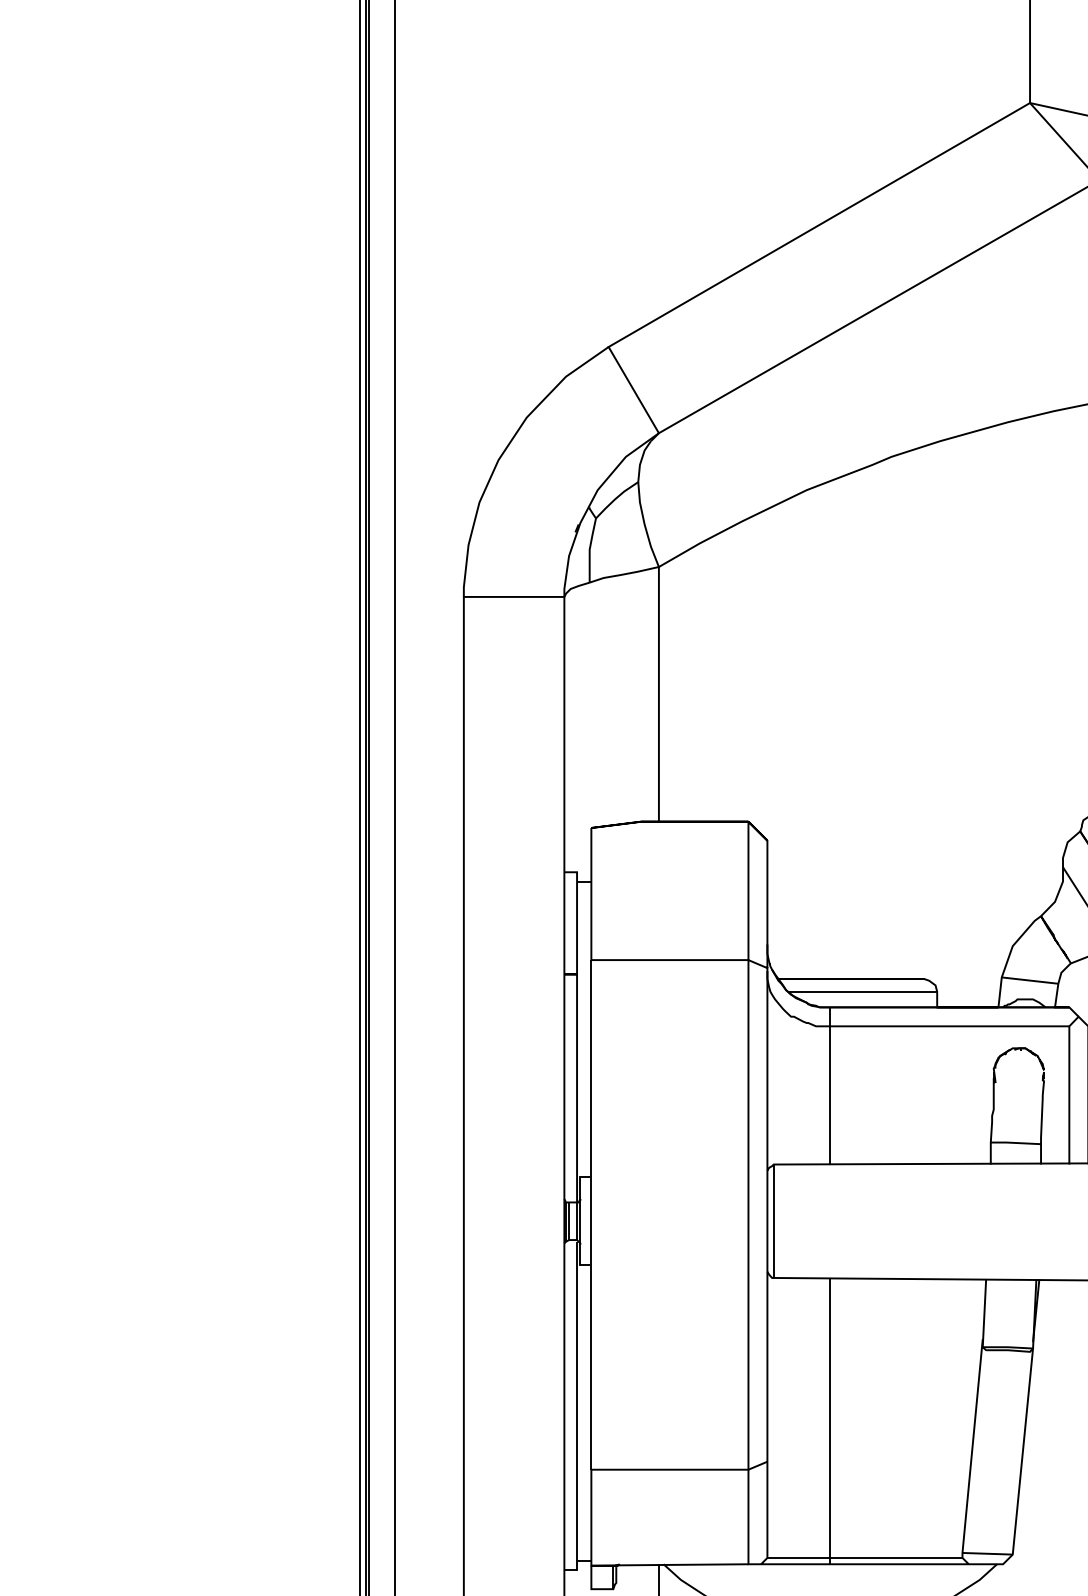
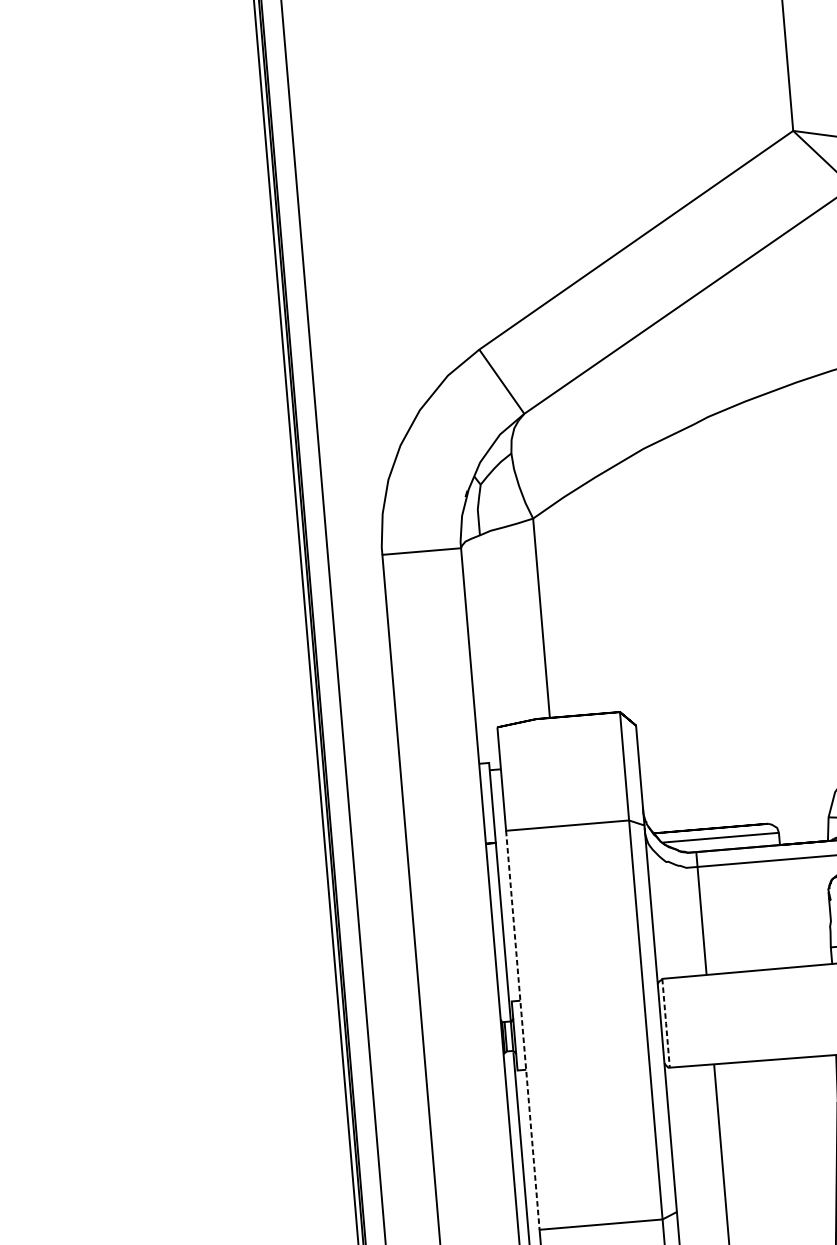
line: (591, 1214) -> (522, 1029), solid -> dashed
line: (773, 1221) -> (665, 1023), solid -> dashed

